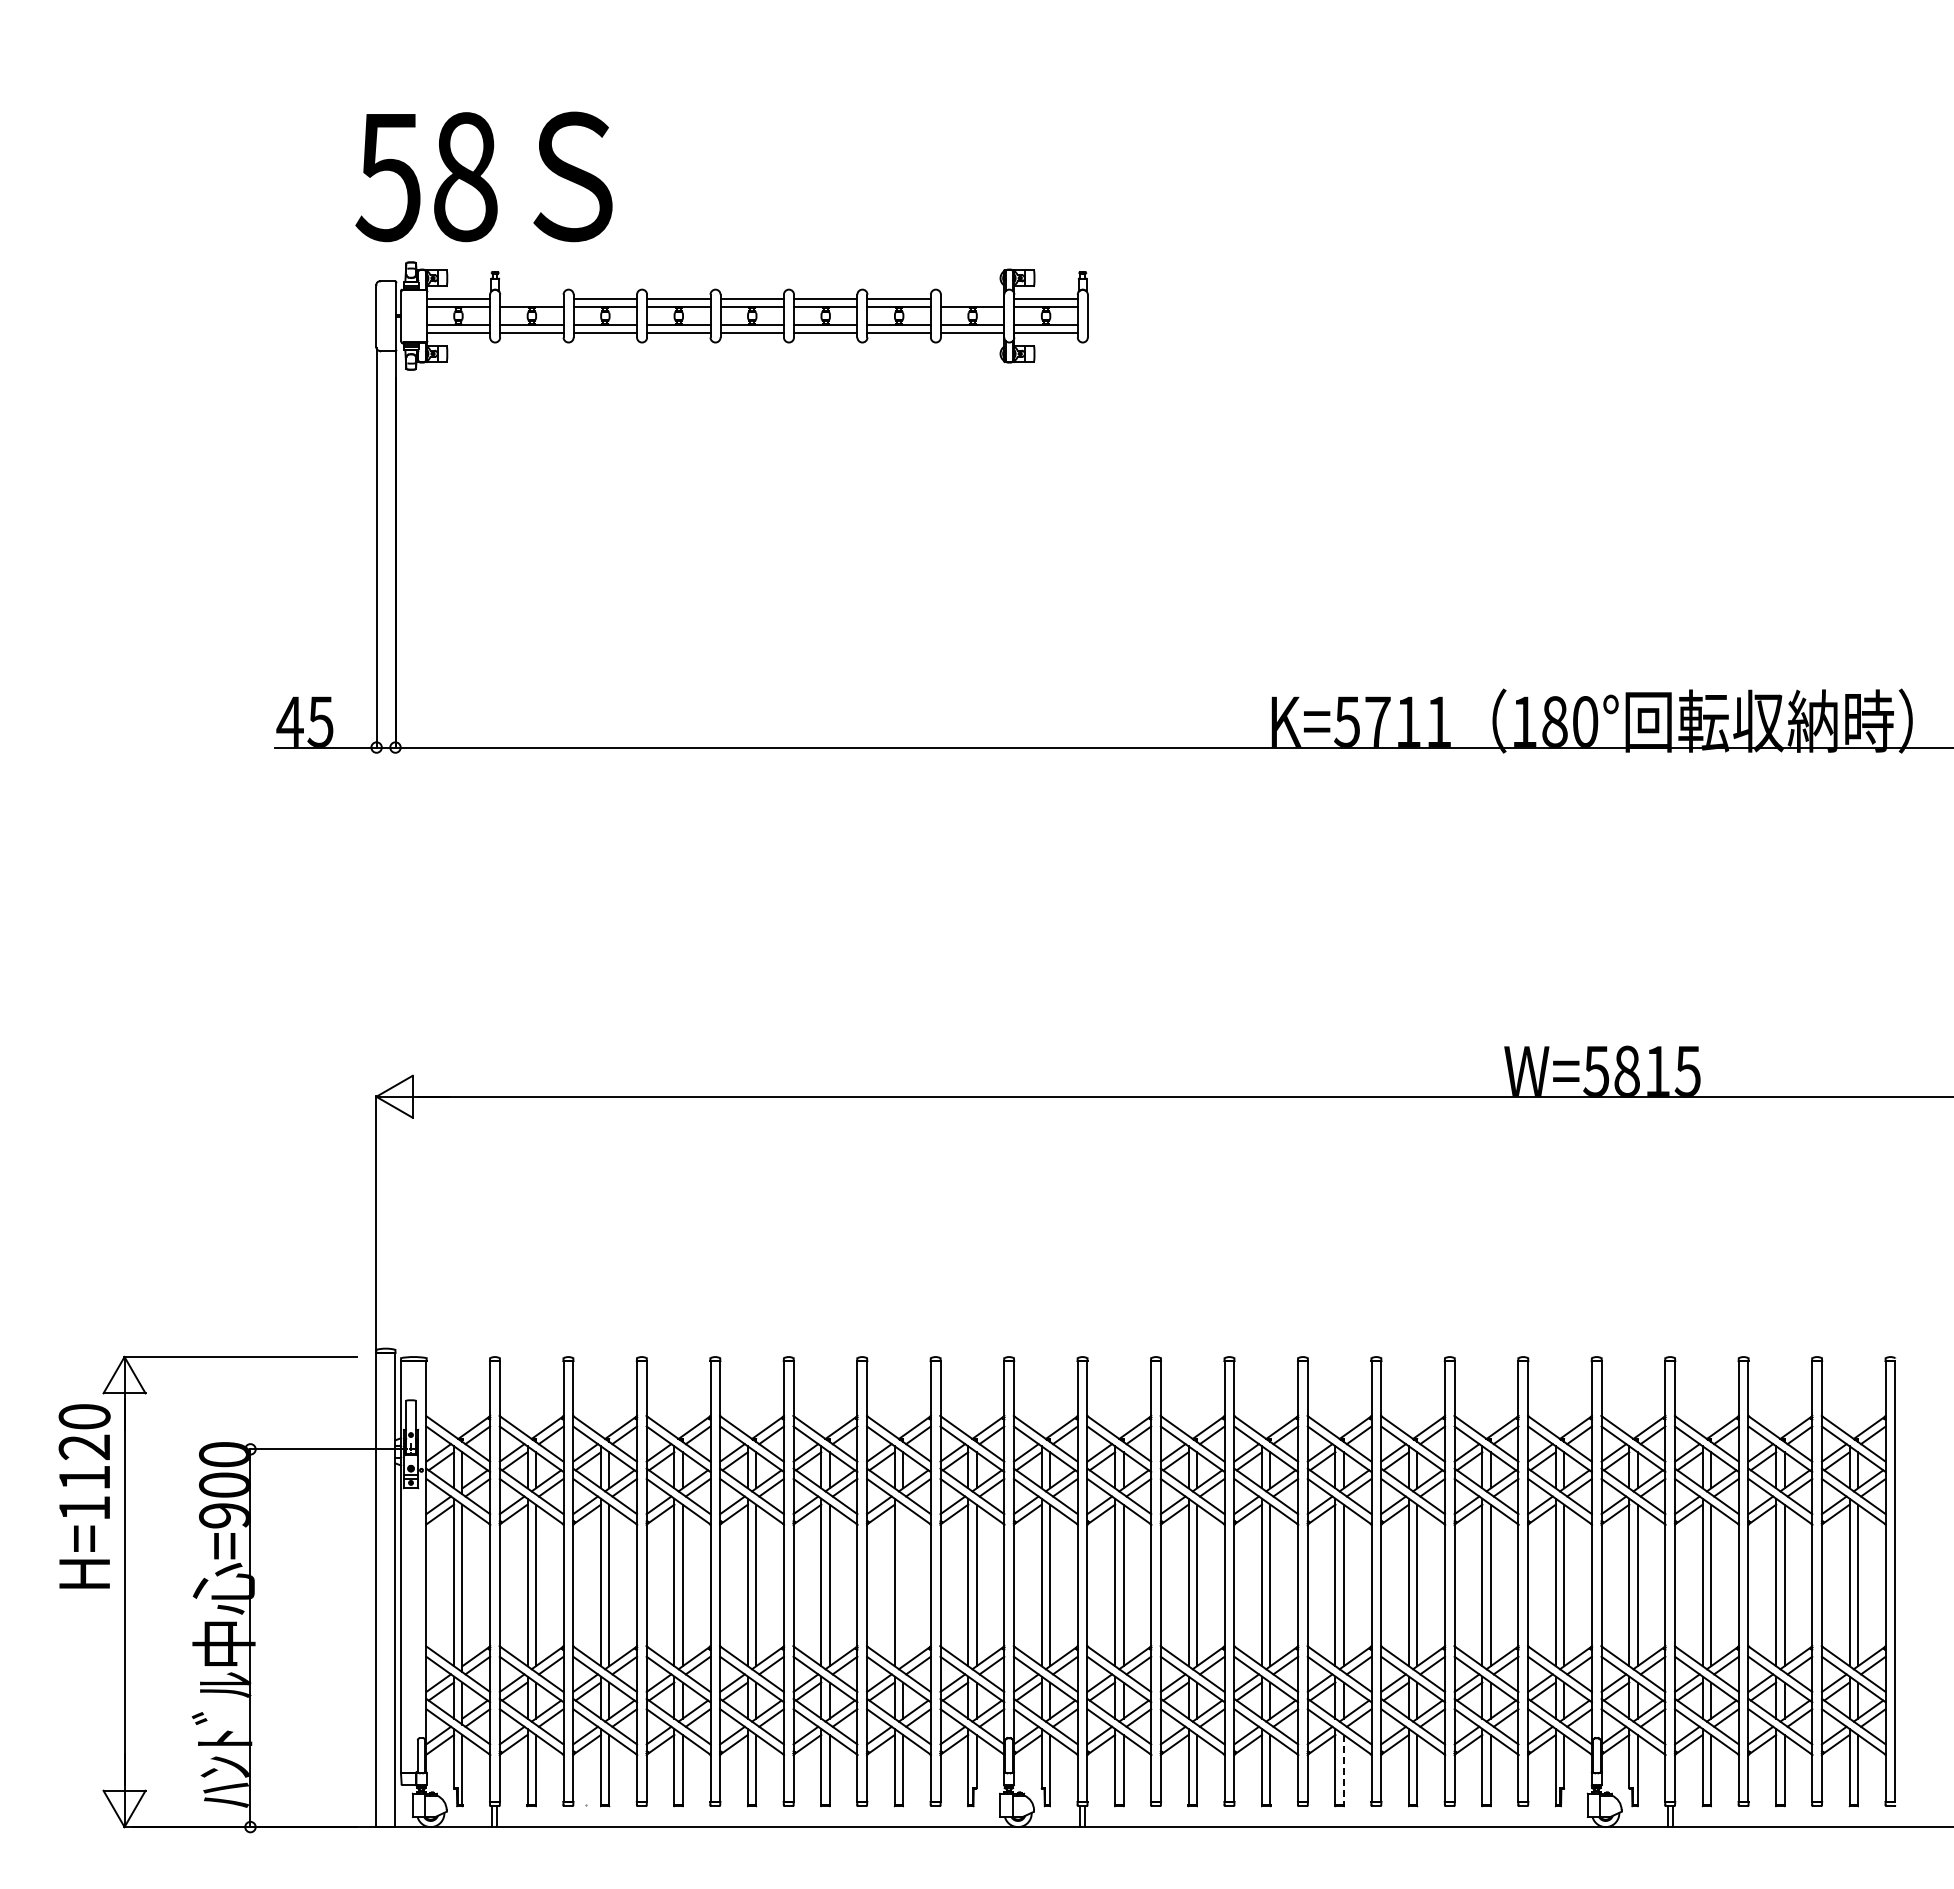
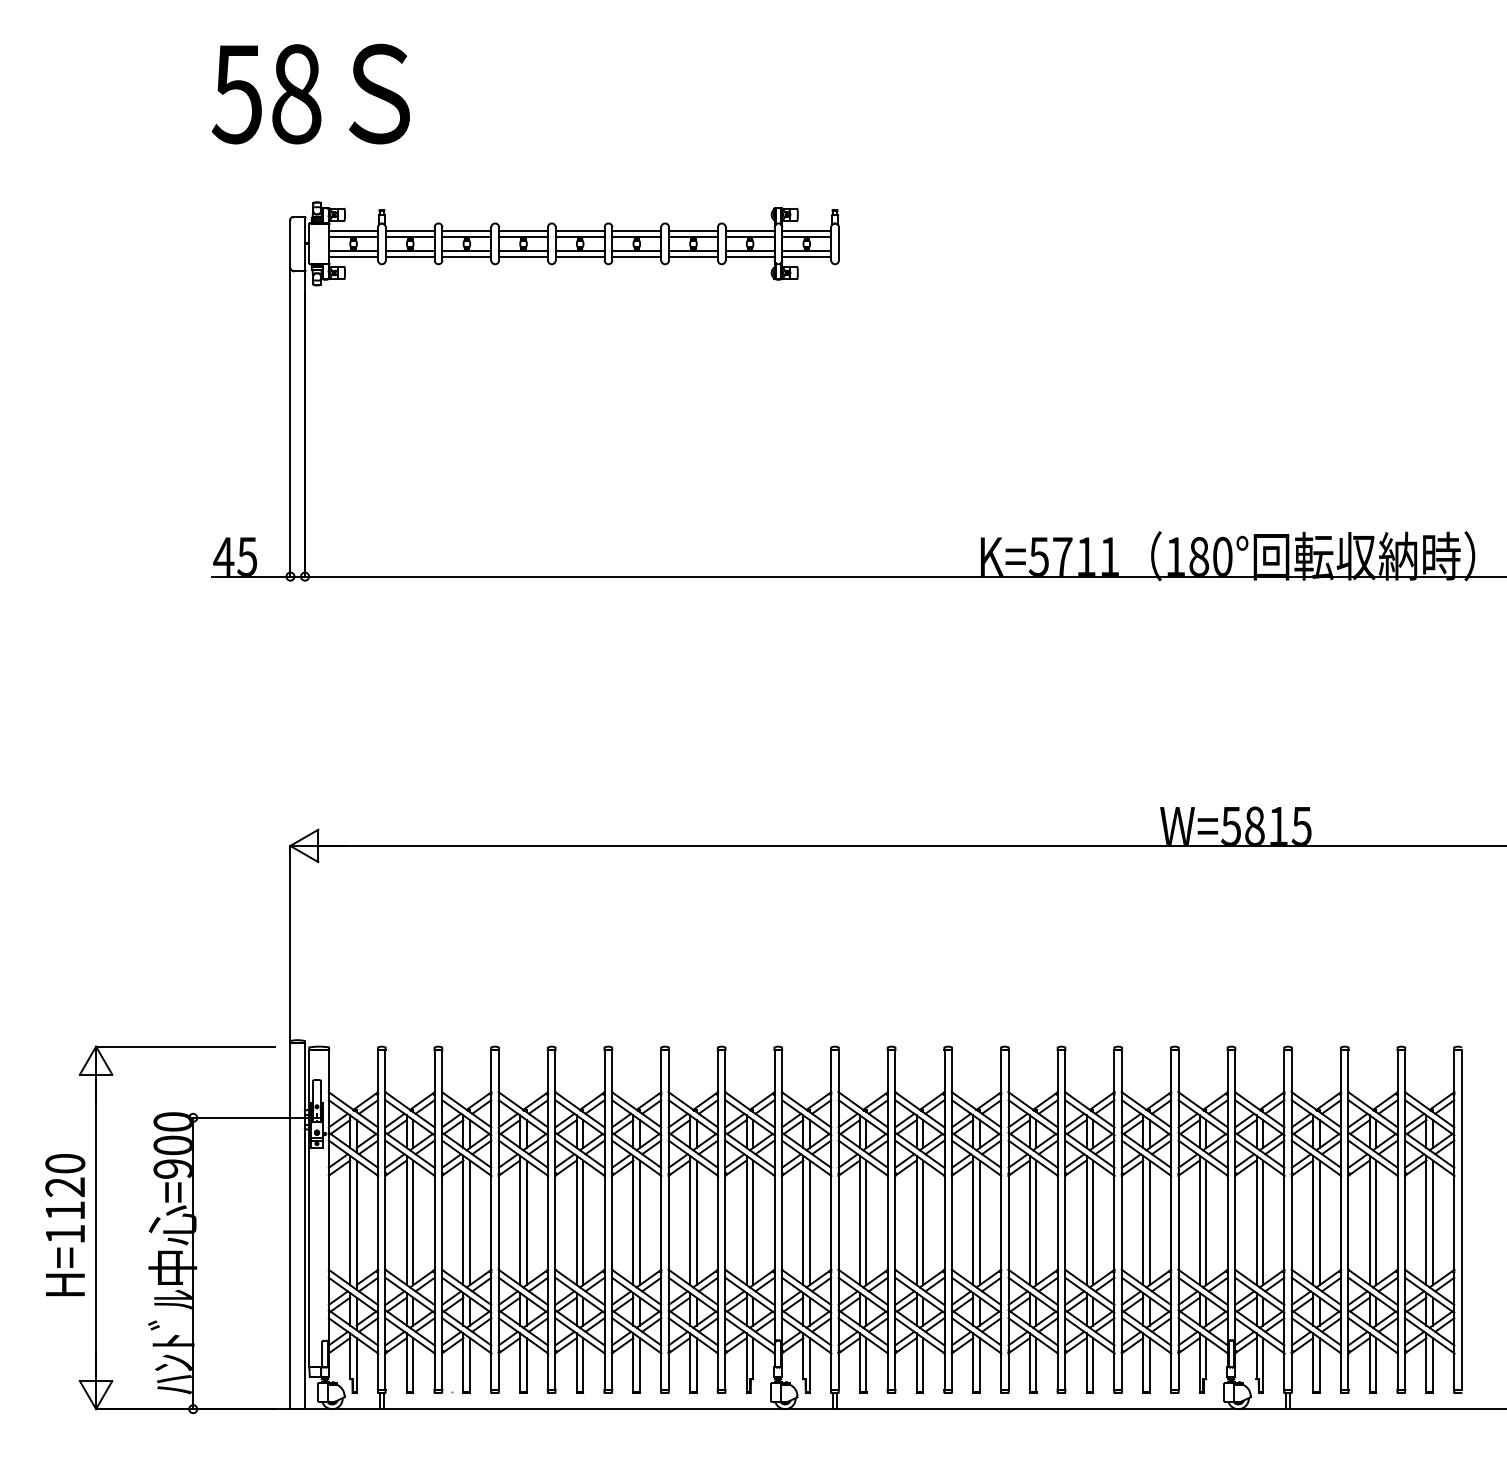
text: (483, 176) -> (310, 93), moved
line: (531, 299) -> (409, 231), added
line: (972, 299) -> (750, 231), added
text: (84, 1496) -> (65, 1225), moved
line: (903, 1585) -> (696, 1222), added
line: (1343, 1770) -> (1036, 1365), dashed -> solid

